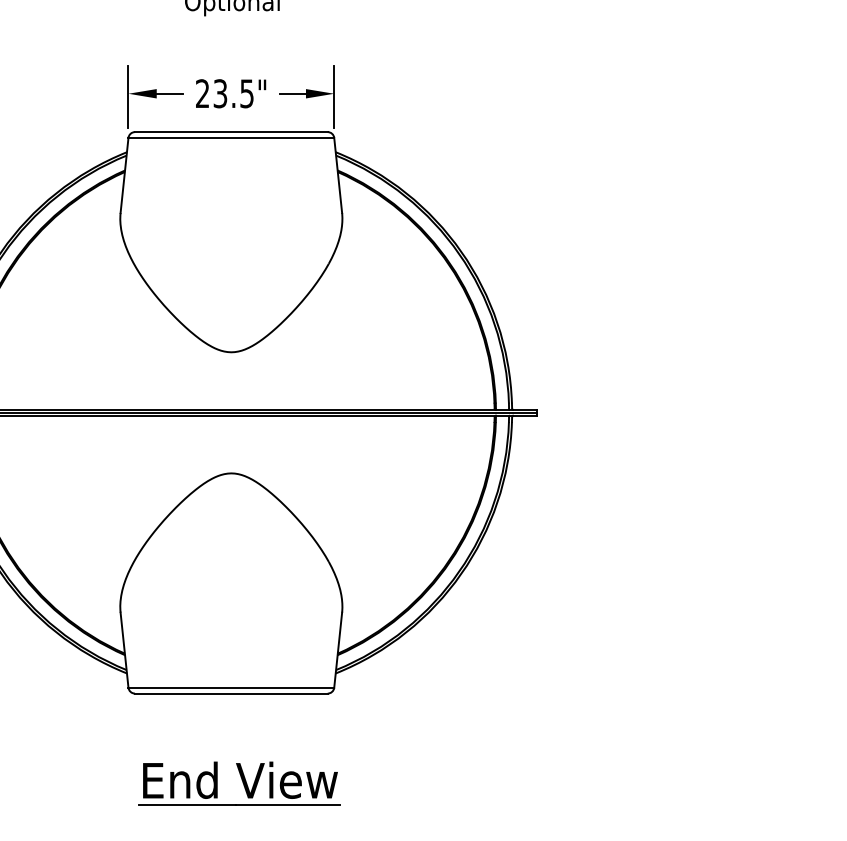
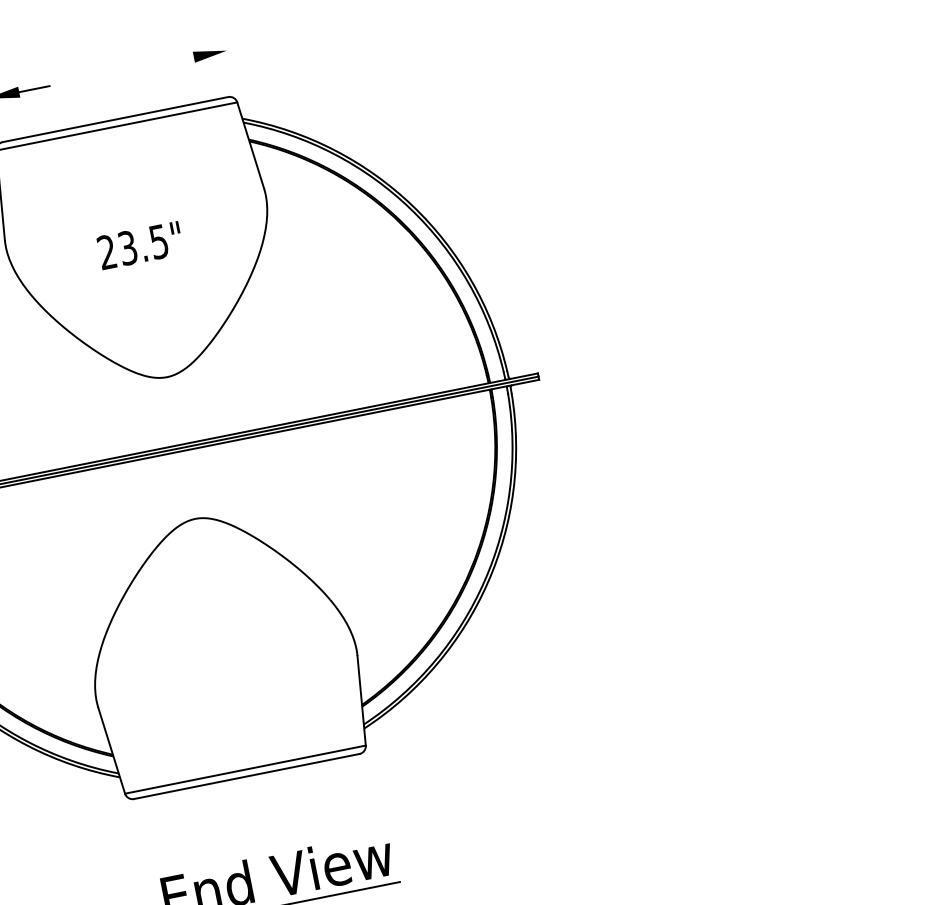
text: (231, 93) -> (140, 245), moved
line: (292, 93) -> (178, 60), removed
line: (334, 96) -> (227, 53), removed

